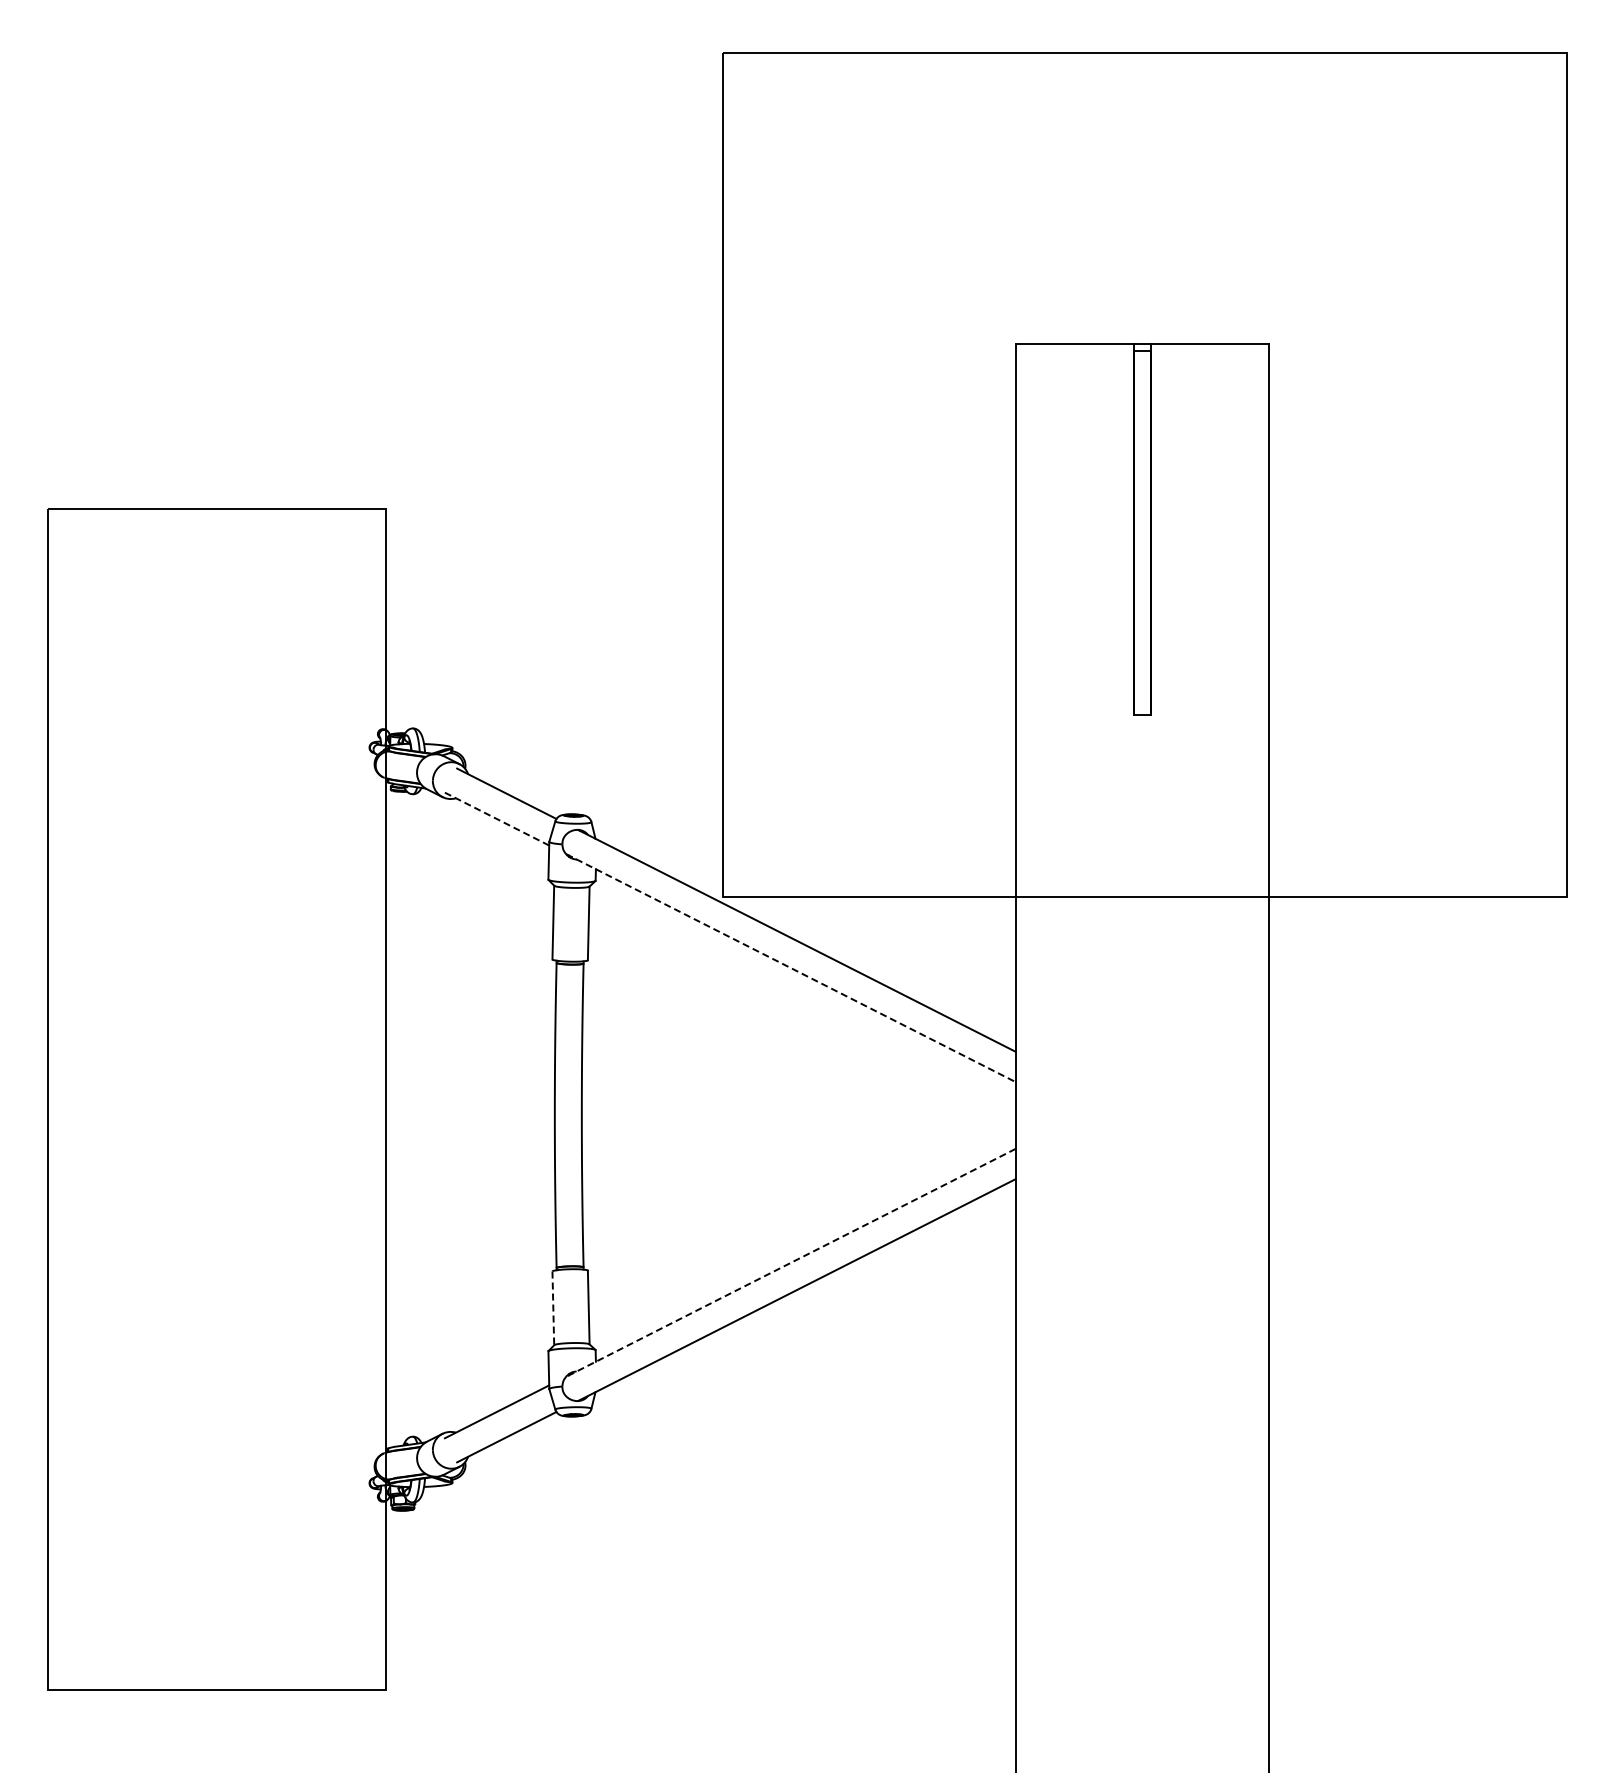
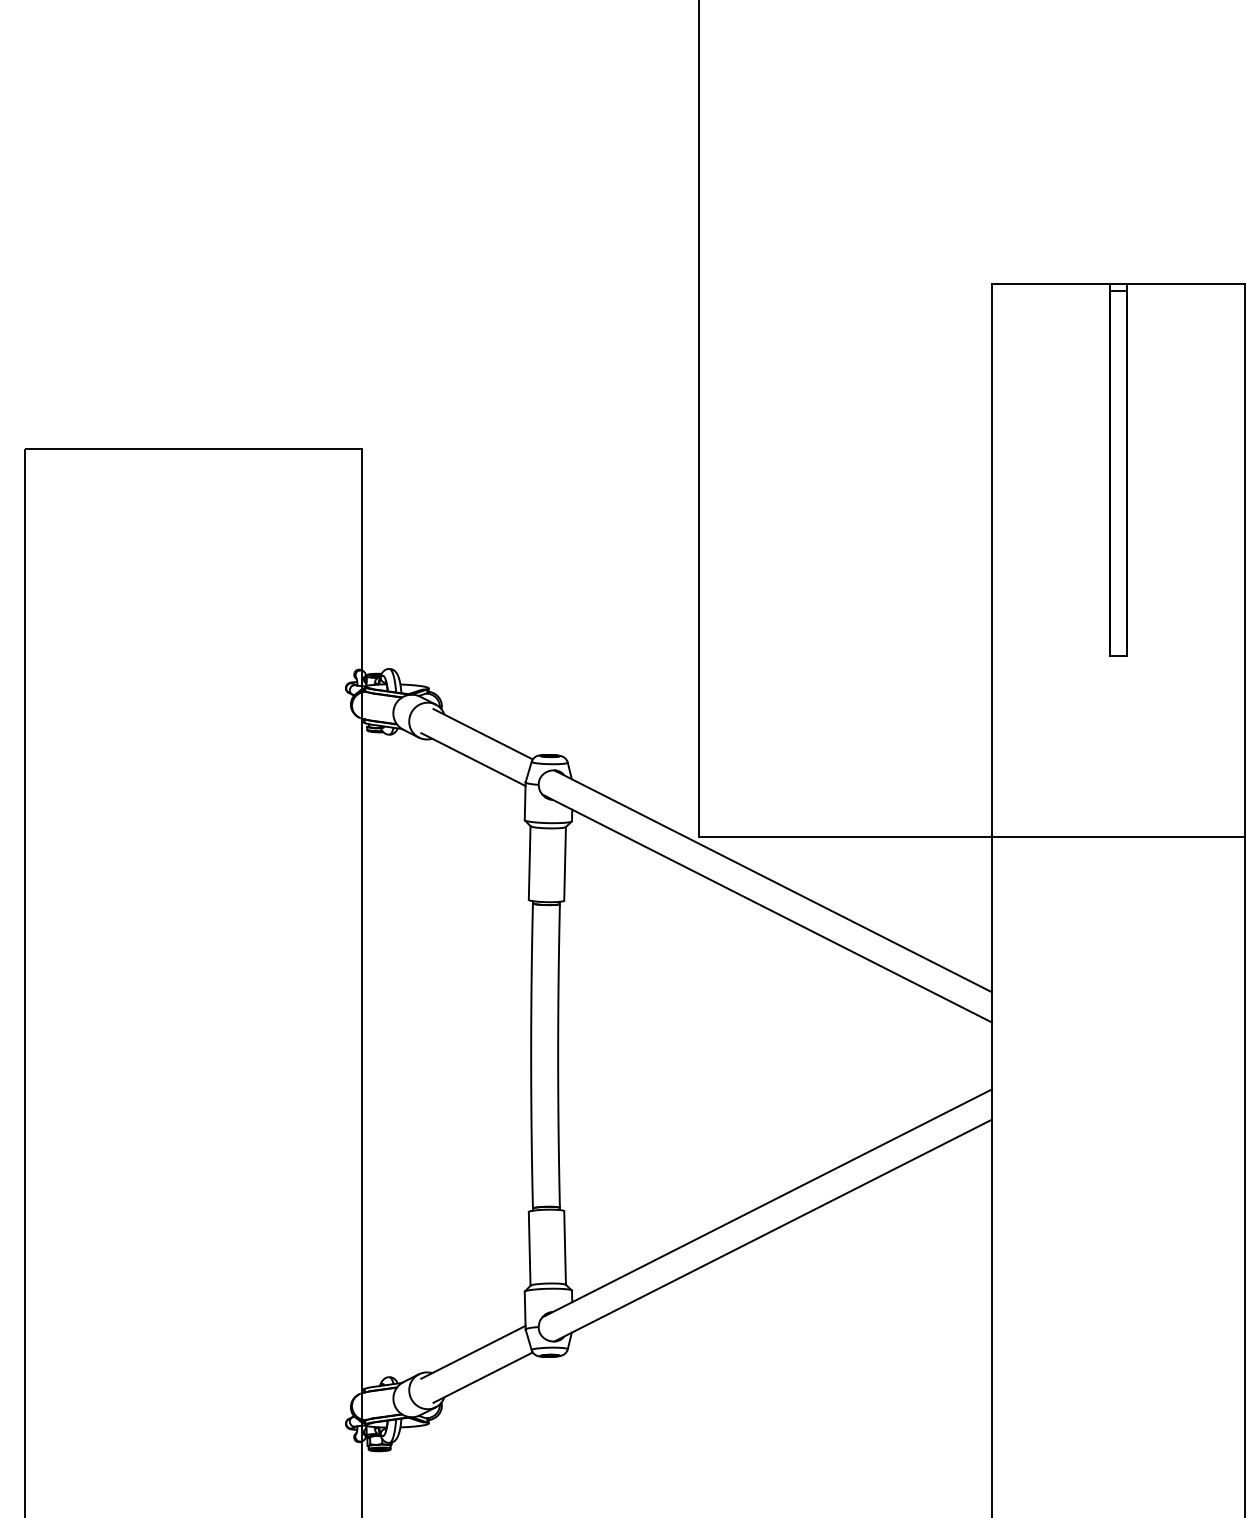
line: (497, 819) -> (473, 759), dashed -> solid
line: (790, 968) -> (766, 908), dashed -> solid
line: (791, 1262) -> (767, 1202), dashed -> solid
line: (553, 1308) -> (529, 1248), dashed -> solid

